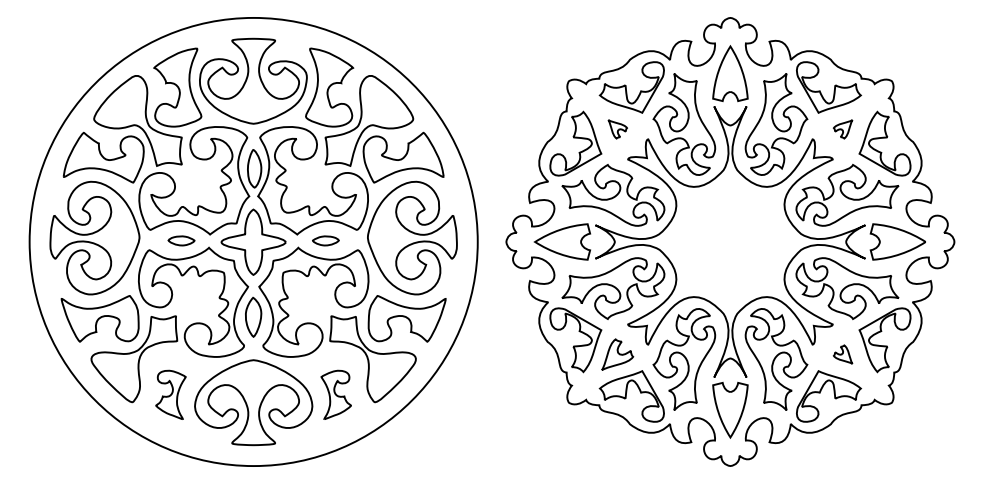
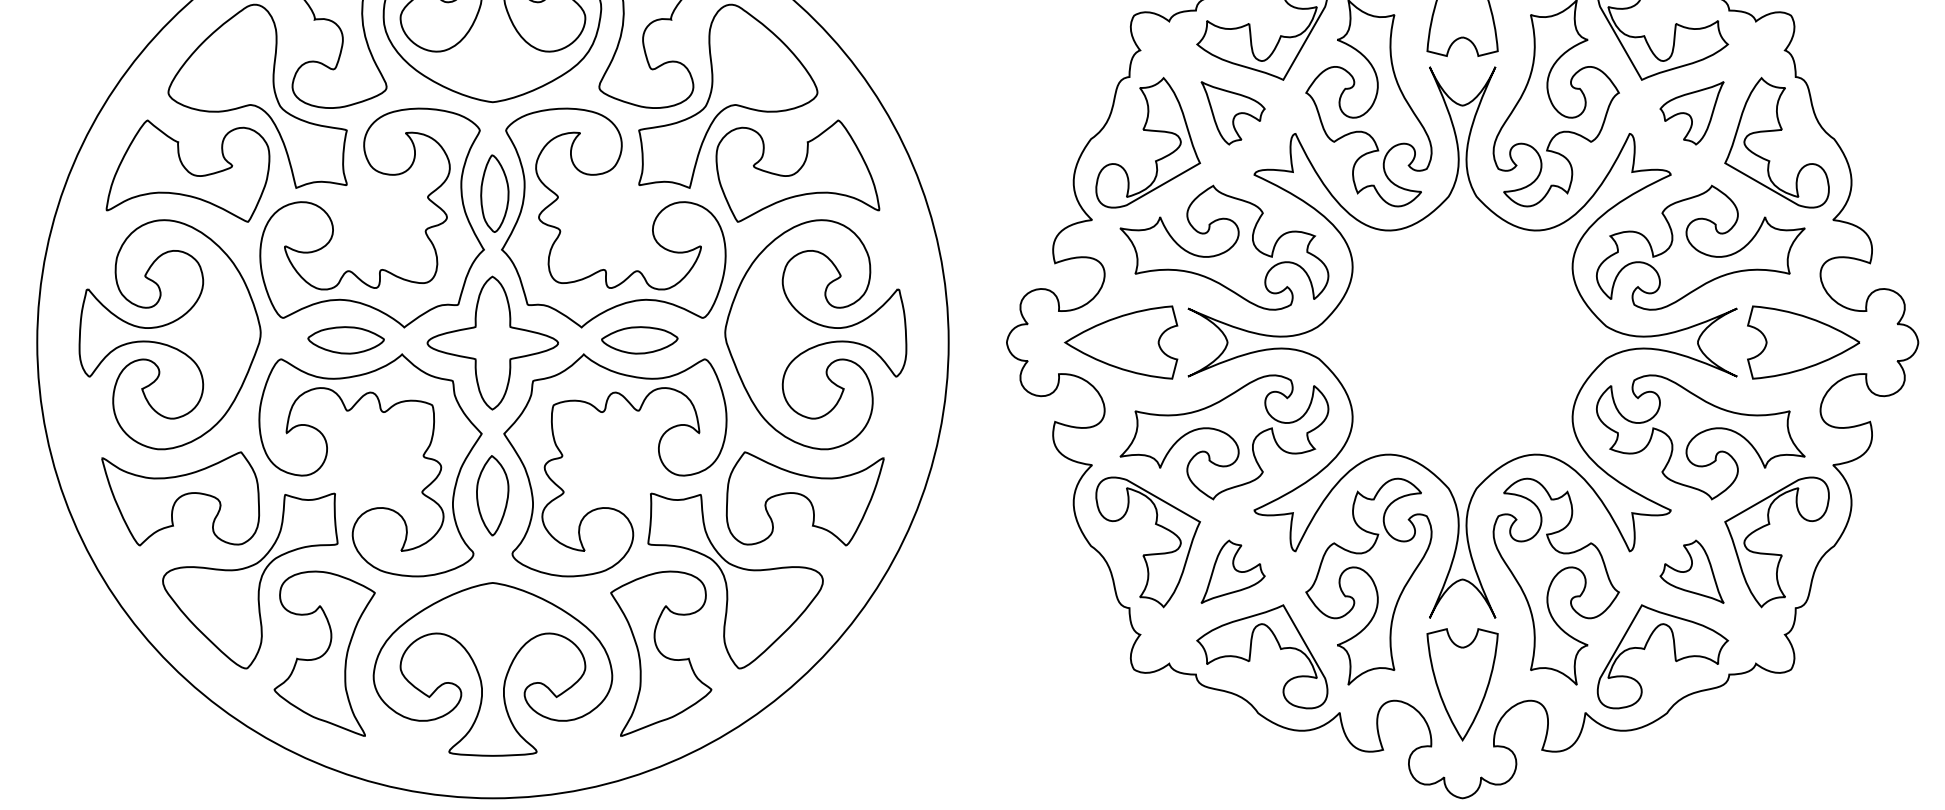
part: (617, 129) -> (1232, 113), size x1.67
part: (842, 129) -> (1690, 113), size x1.67
part: (181, 240) -> (346, 339), size x1.43
part: (325, 240) -> (639, 339), size x1.43
part: (842, 354) -> (1690, 571), size x1.67
part: (170, 394) -> (323, 652), size x1.67
part: (335, 394) -> (659, 652), size x1.67

